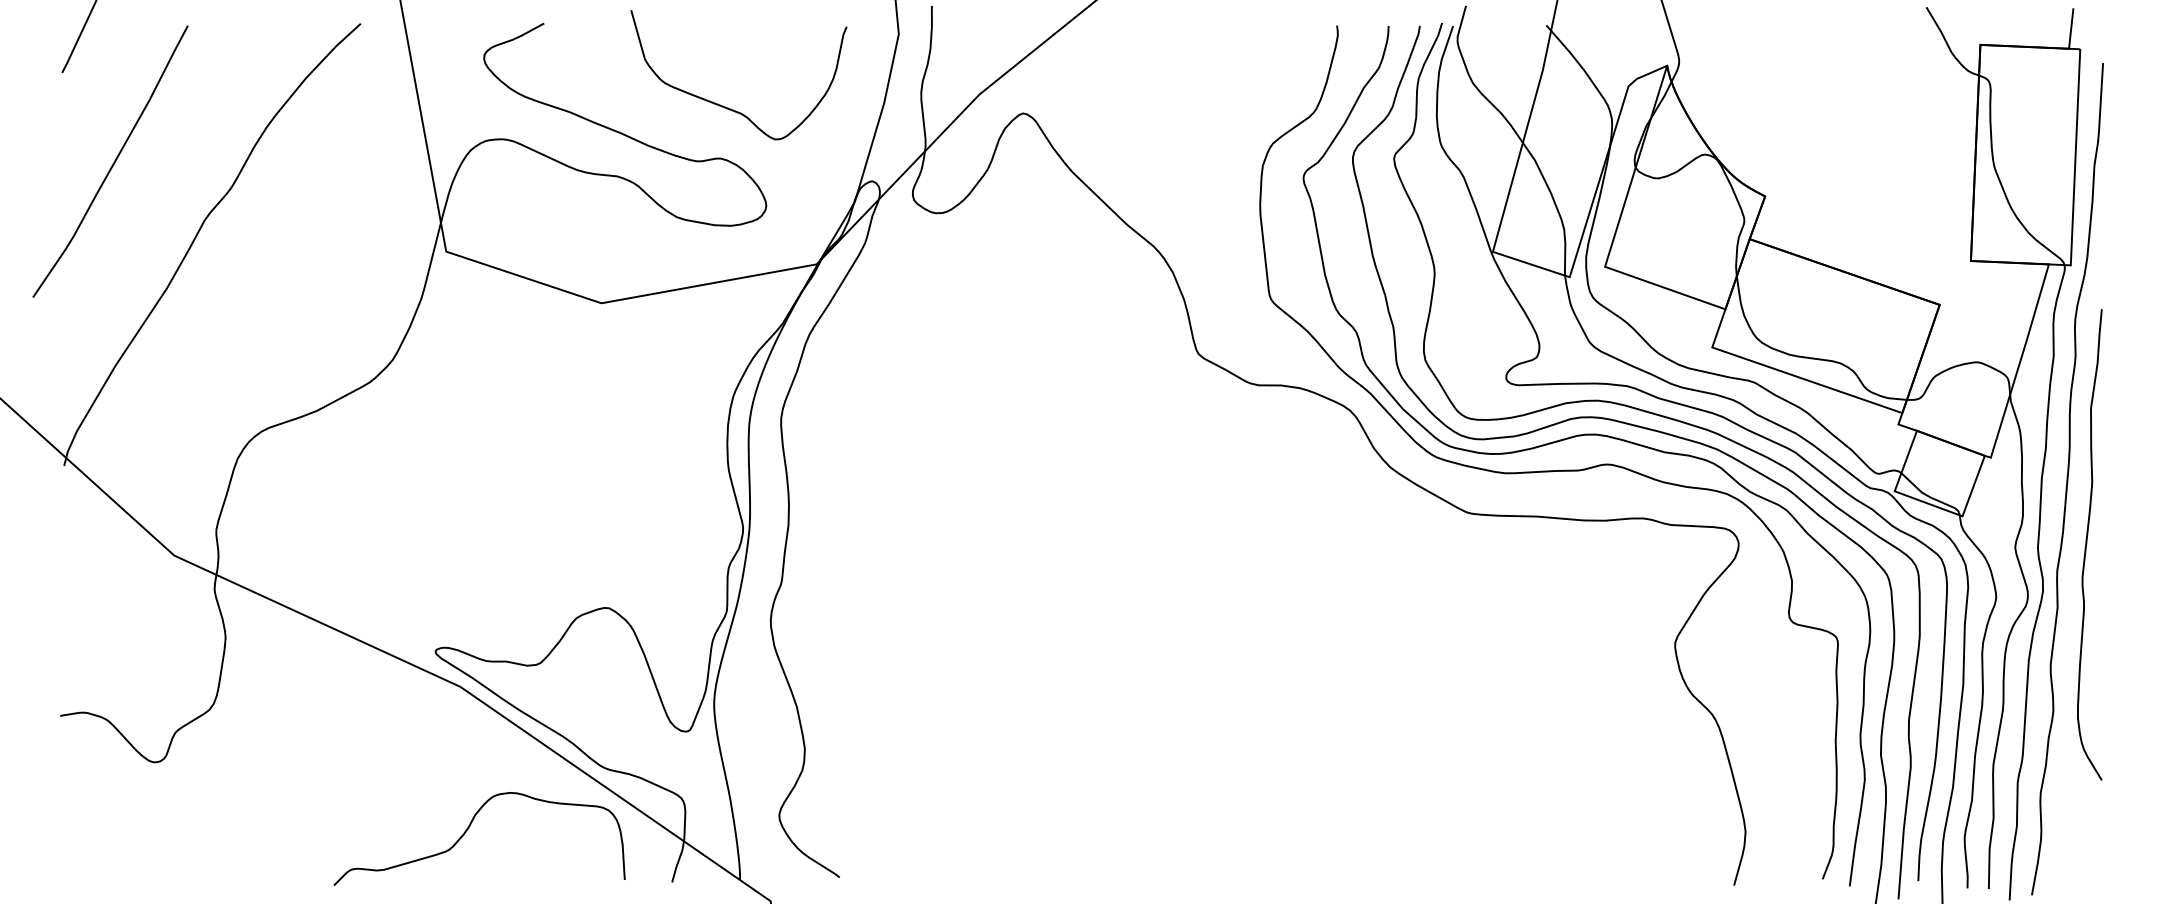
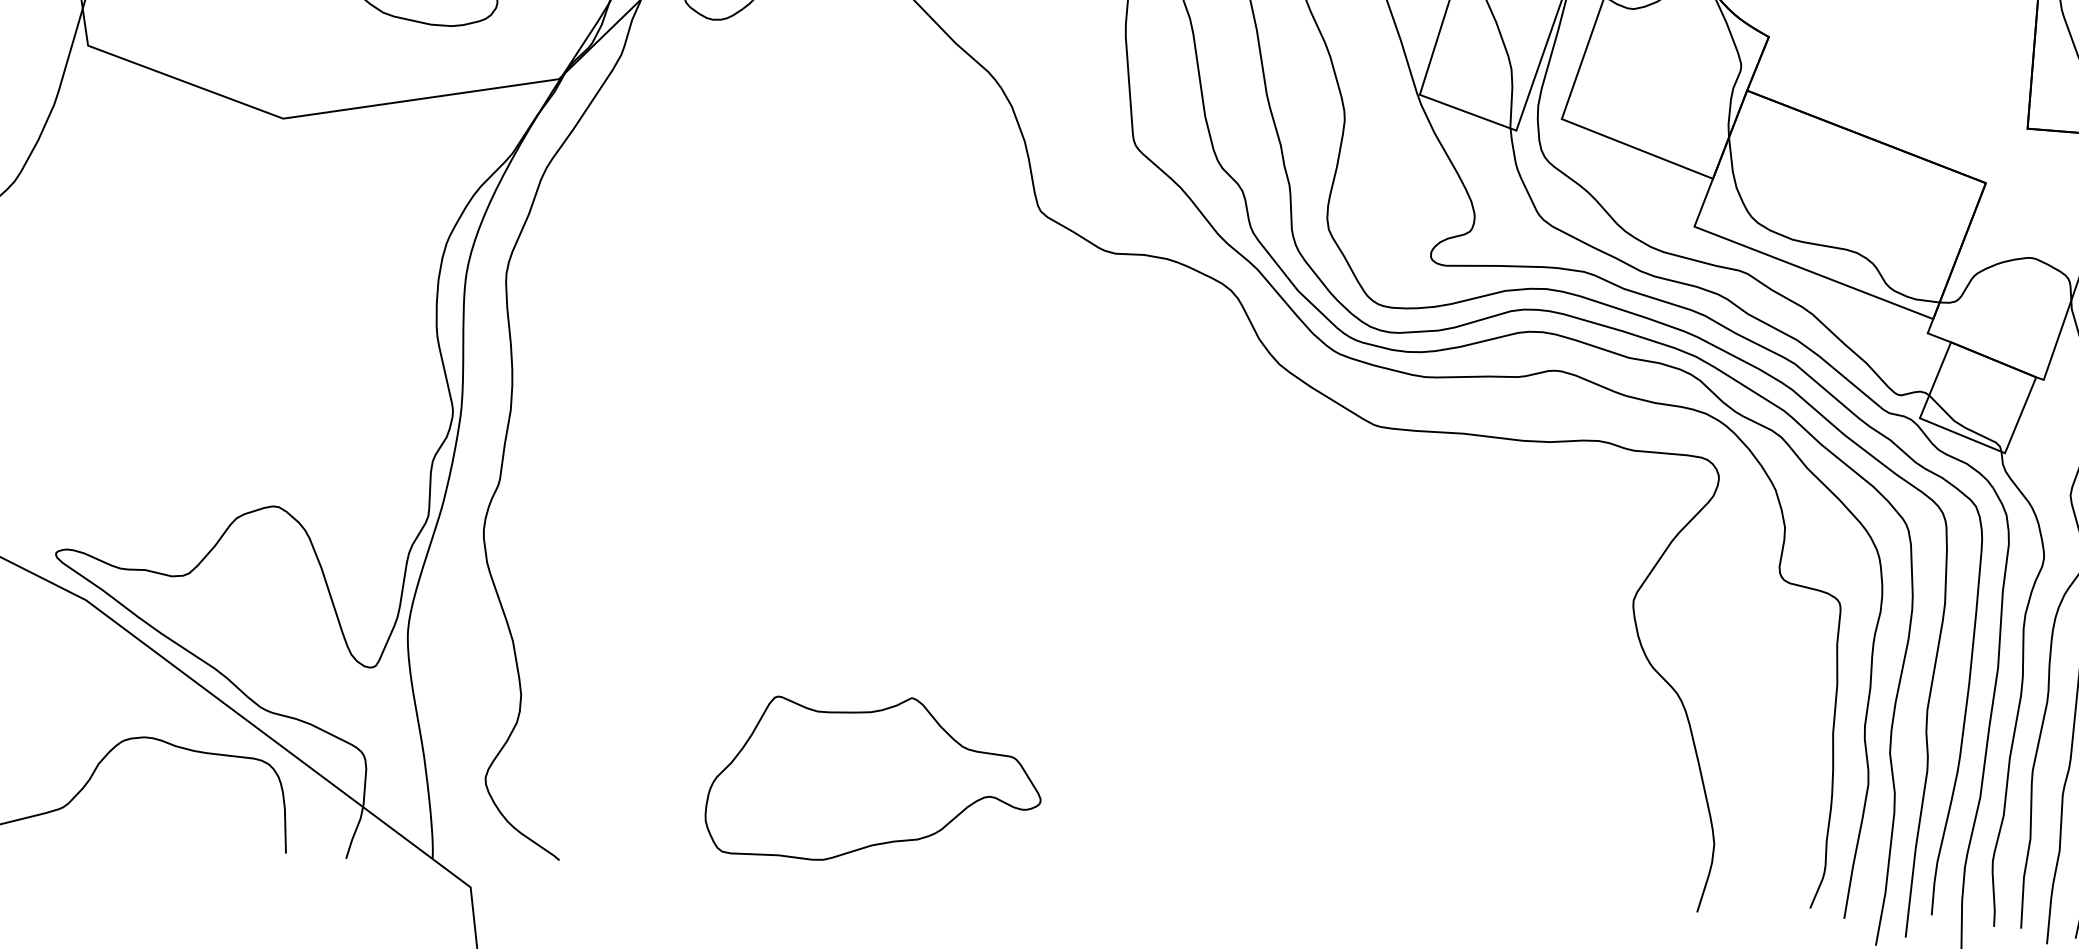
part: (1084, 804) -> (874, 778), added

